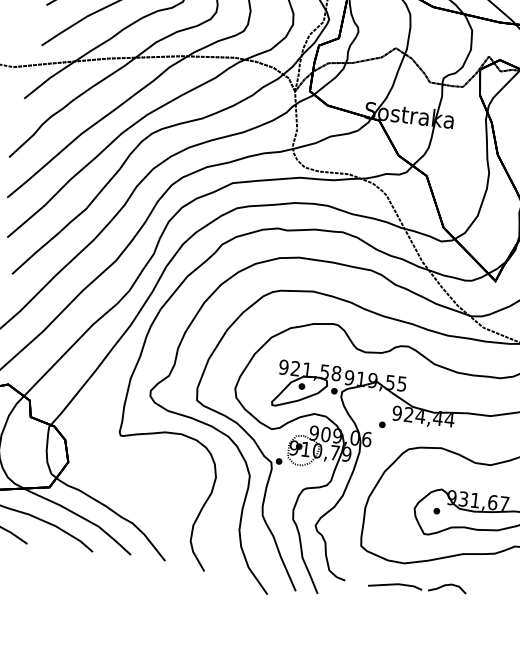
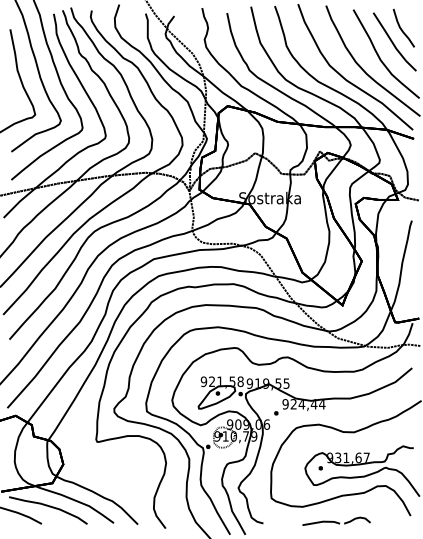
part: (417, 584) -> (336, 520), moved

